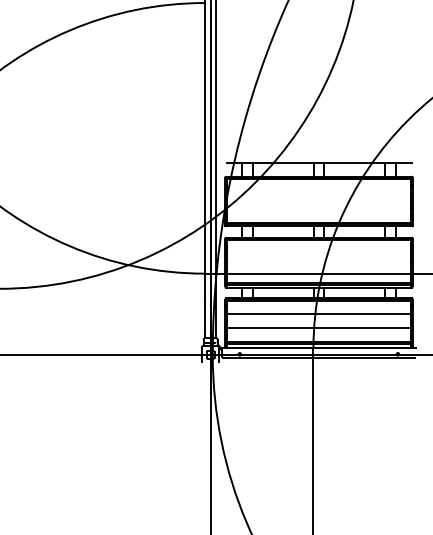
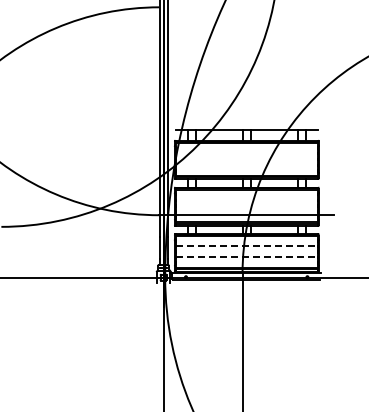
line: (318, 314) -> (246, 246), solid -> dashed
line: (318, 328) -> (246, 257), solid -> dashed

